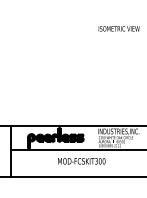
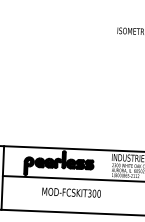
text: (81, 161) -> (71, 192), moved

